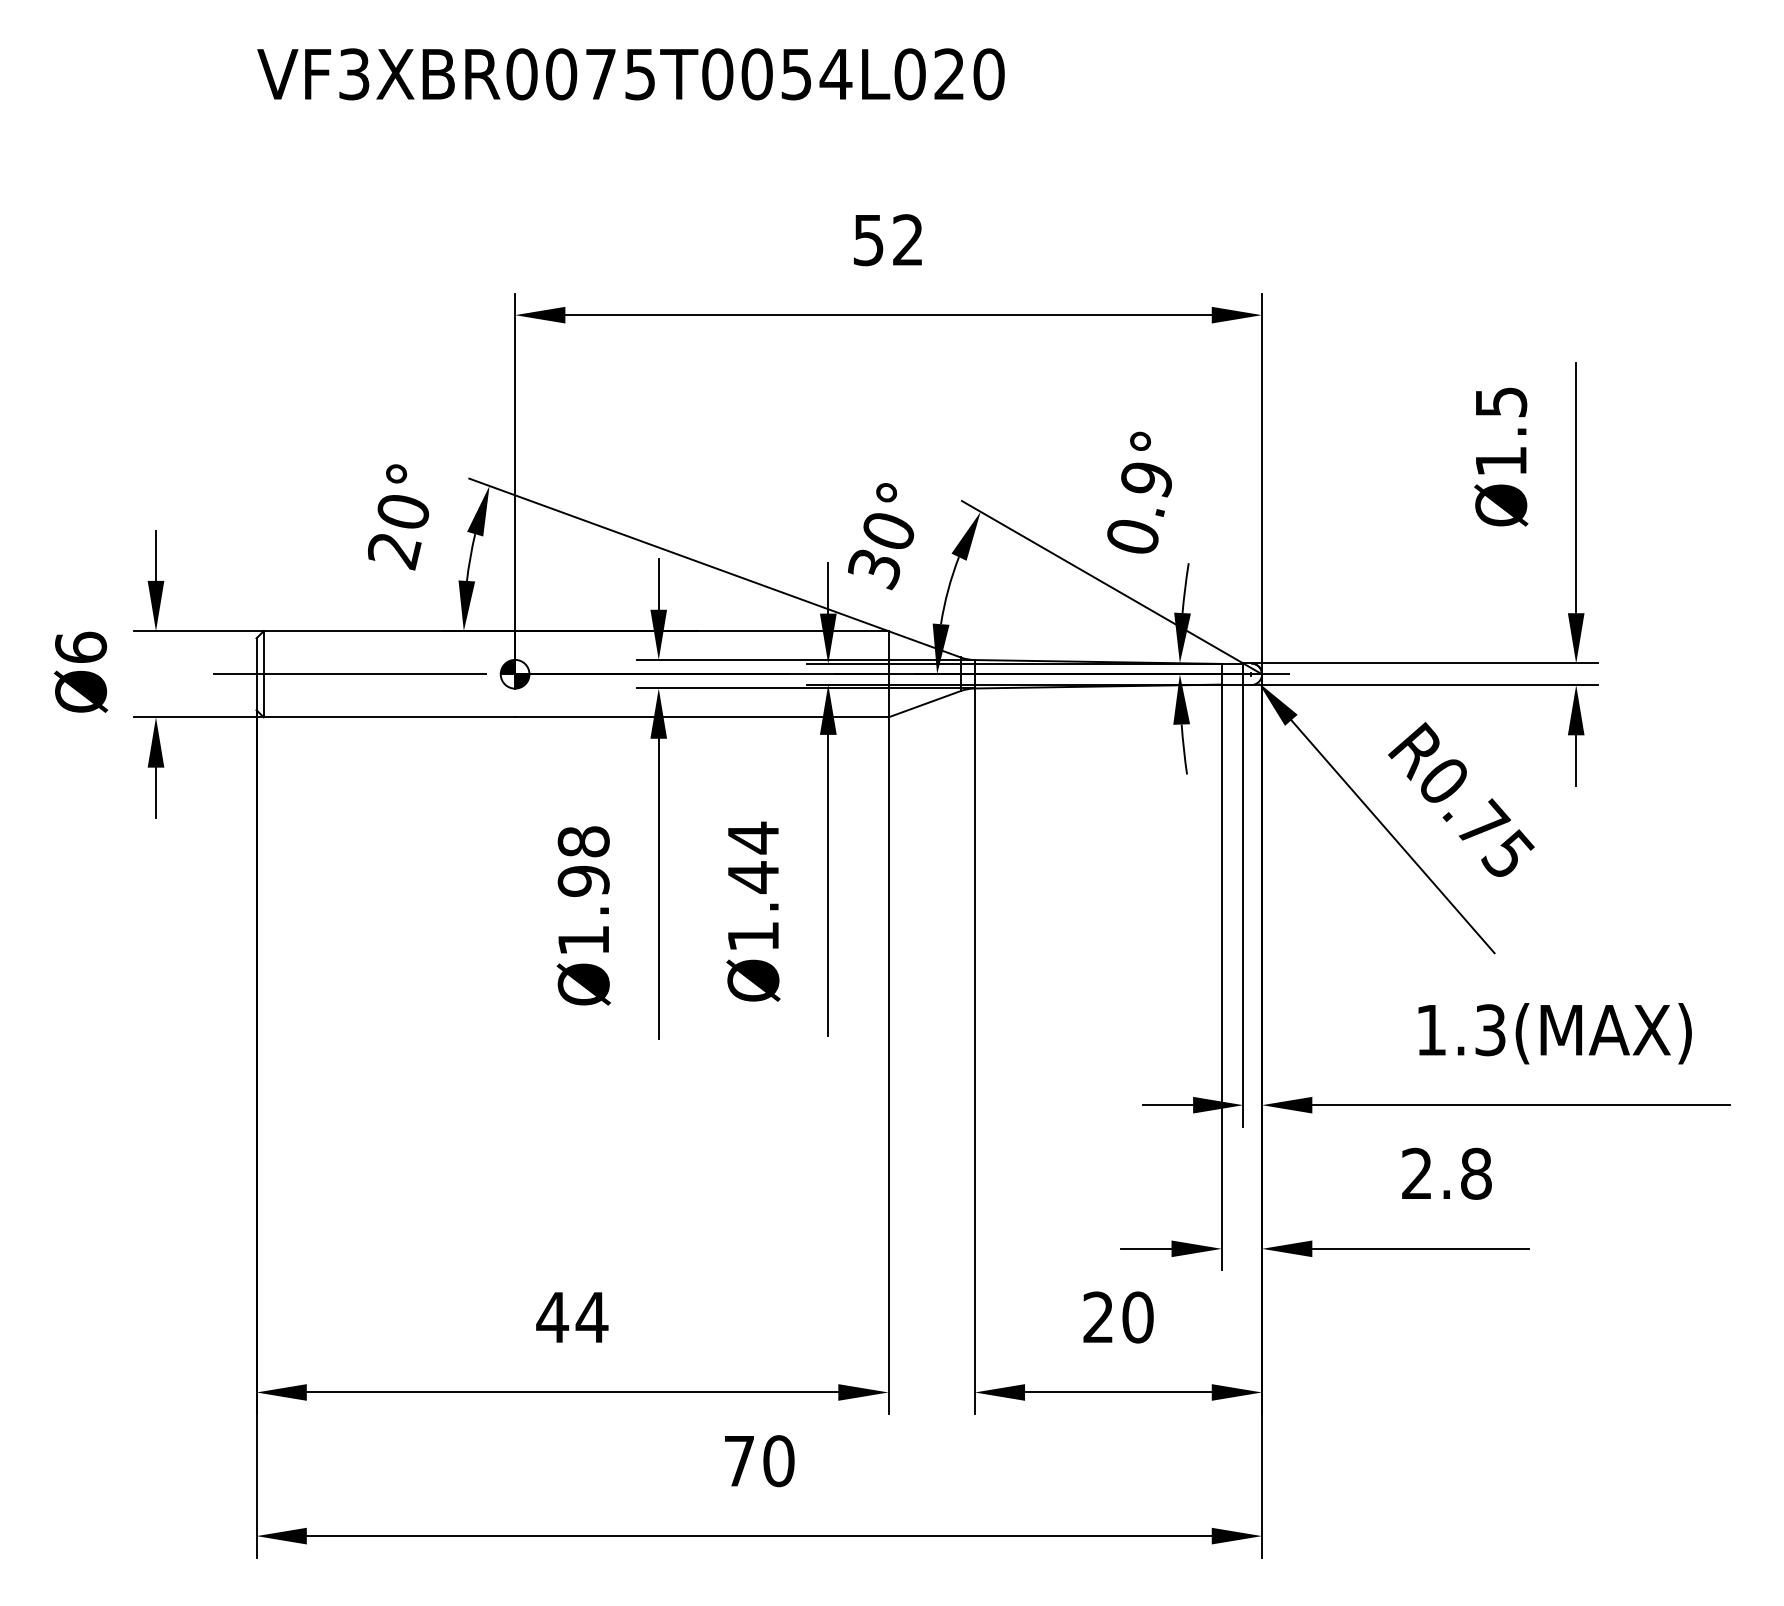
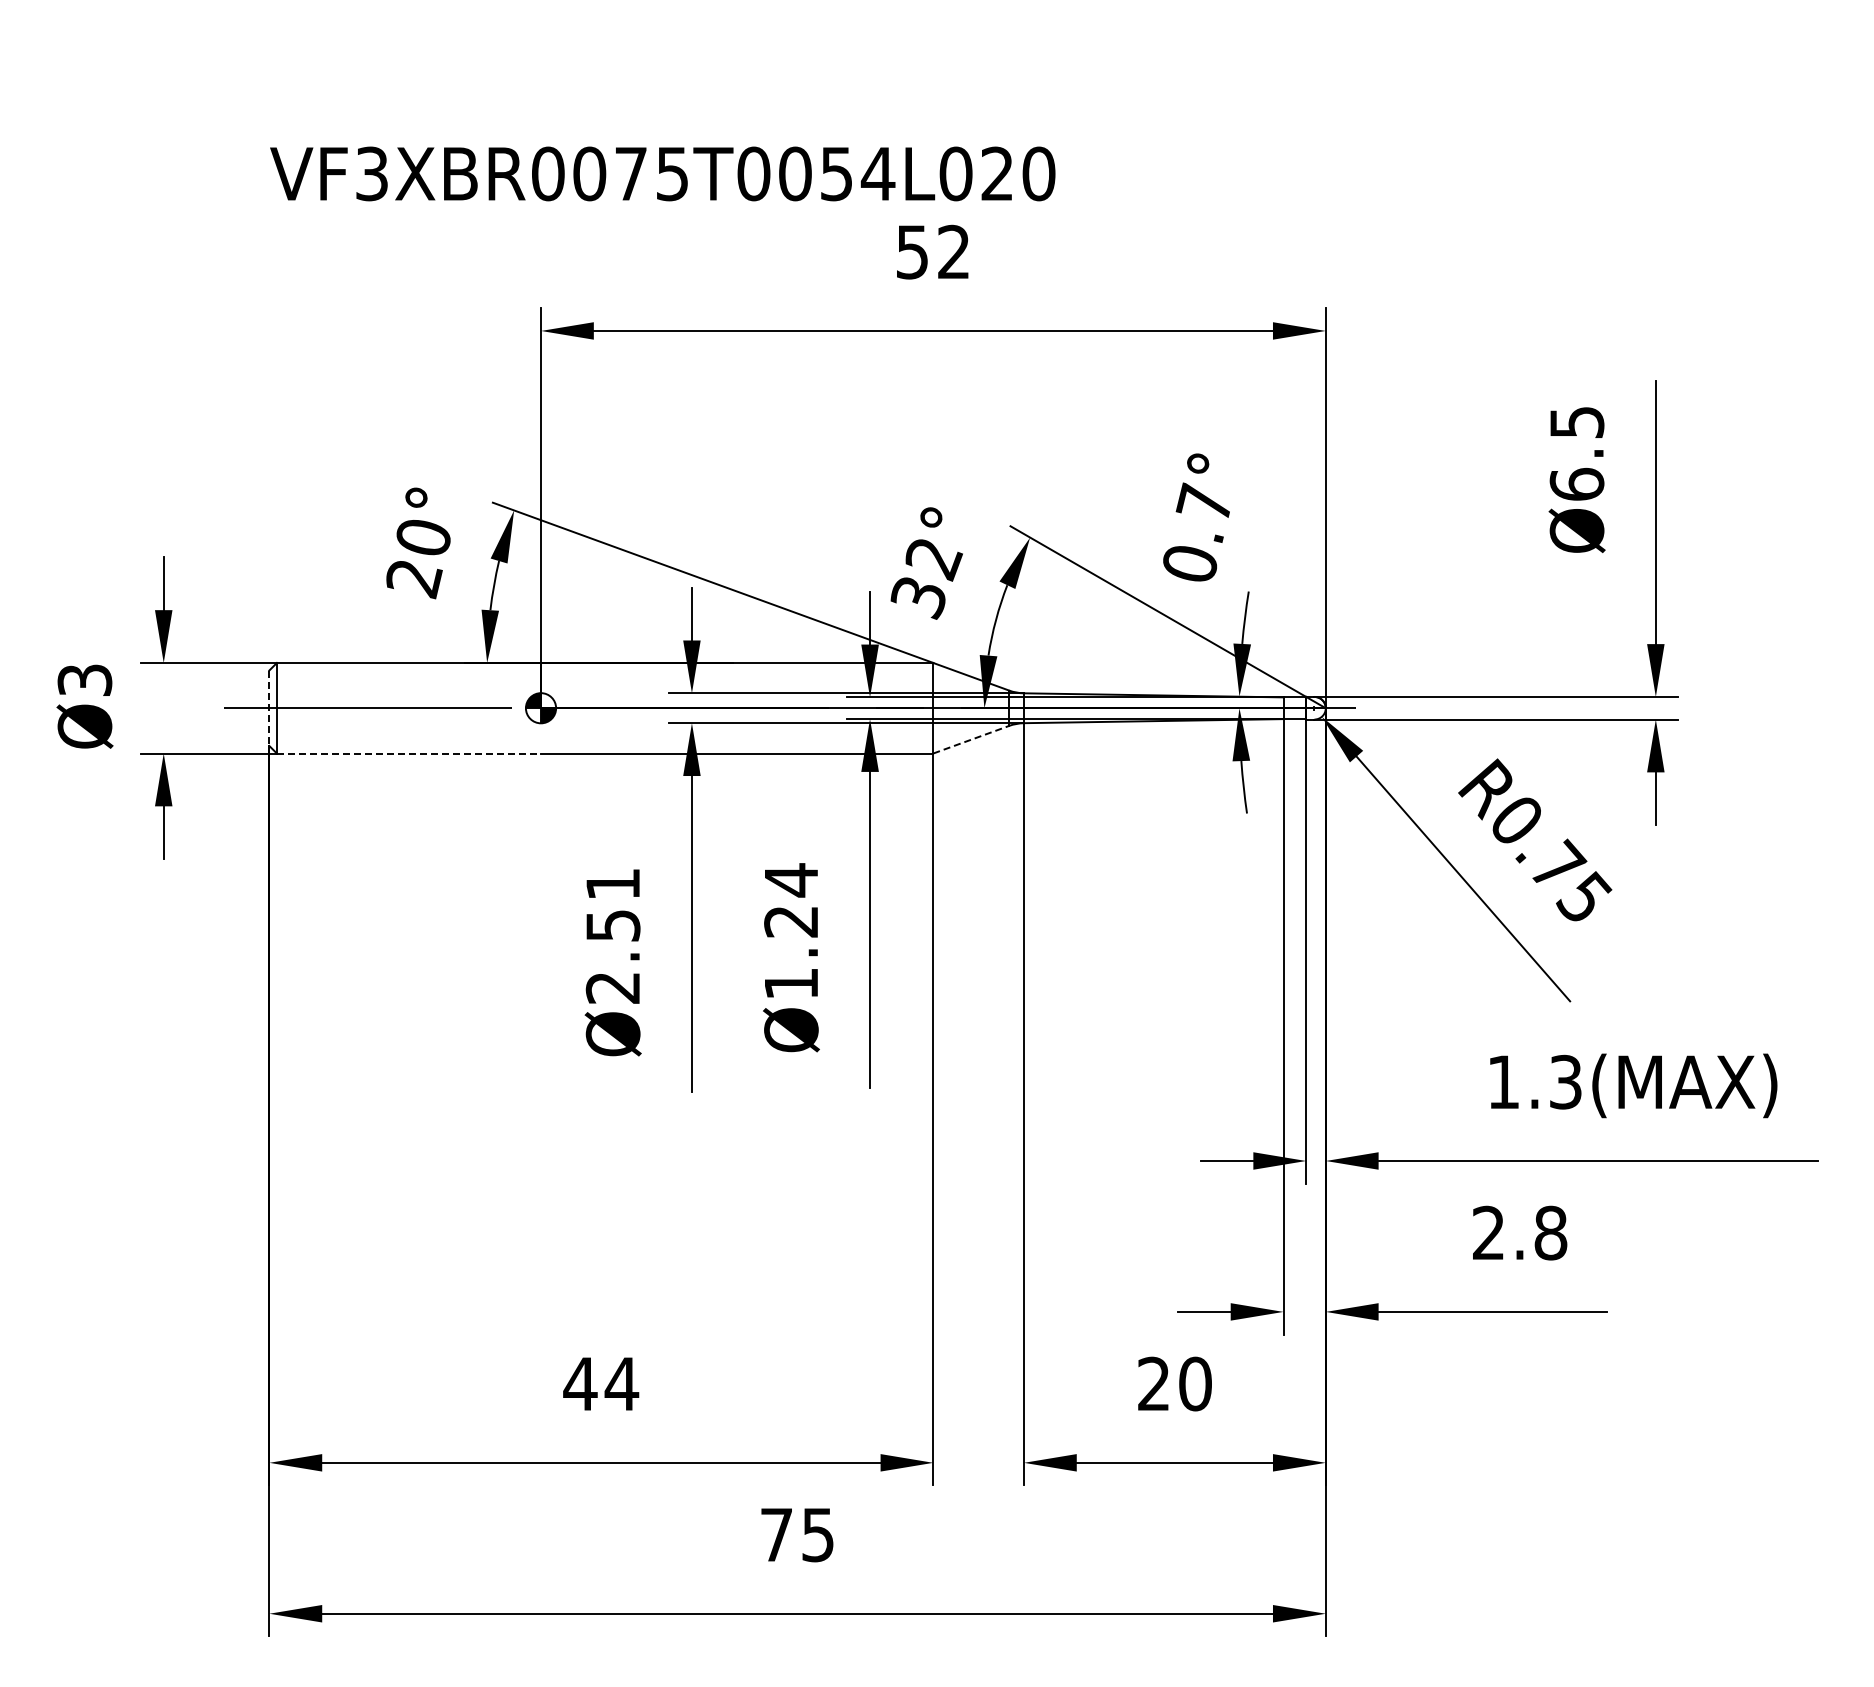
text: (630, 73) -> (662, 173), moved
text: (1500, 460) -> (1576, 483), Ø1.5 -> Ø6.5
text: (1145, 478) -> (1203, 502), 0.9° -> 0.7°
text: (888, 533) -> (933, 560), 30° -> 32°
text: (80, 646) -> (84, 679), Ø6 -> Ø3
line: (256, 674) -> (269, 708), solid -> dashed
line: (924, 704) -> (971, 739), solid -> dashed
line: (389, 717) -> (409, 753), solid -> dashed
text: (752, 877) -> (790, 921), Ø1.44 -> Ø1.24
text: (583, 890) -> (612, 935), Ø1.98 -> Ø2.51
text: (779, 1460) -> (818, 1534), 70 -> 75

